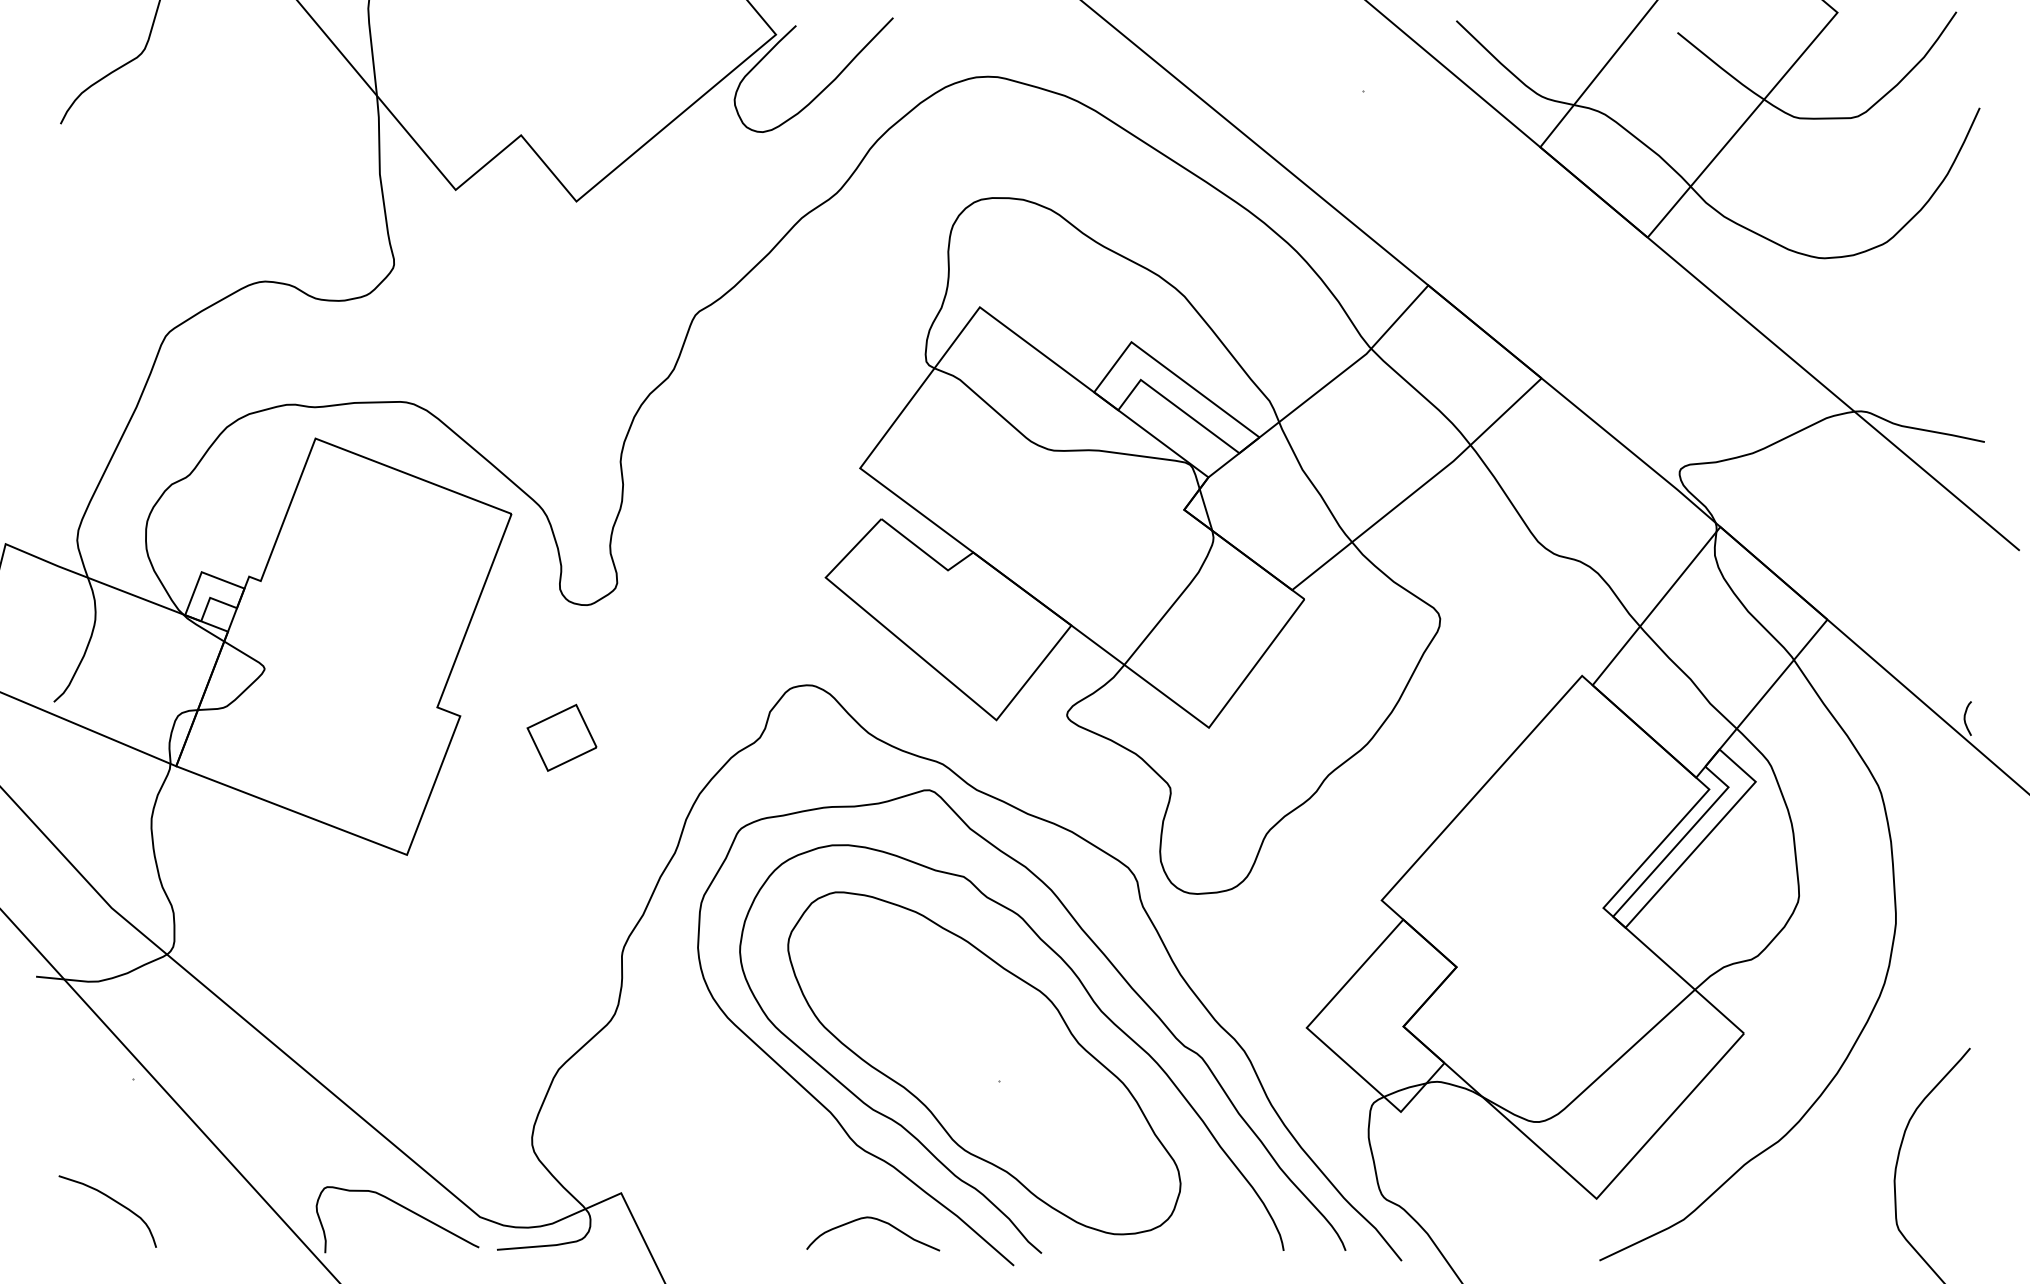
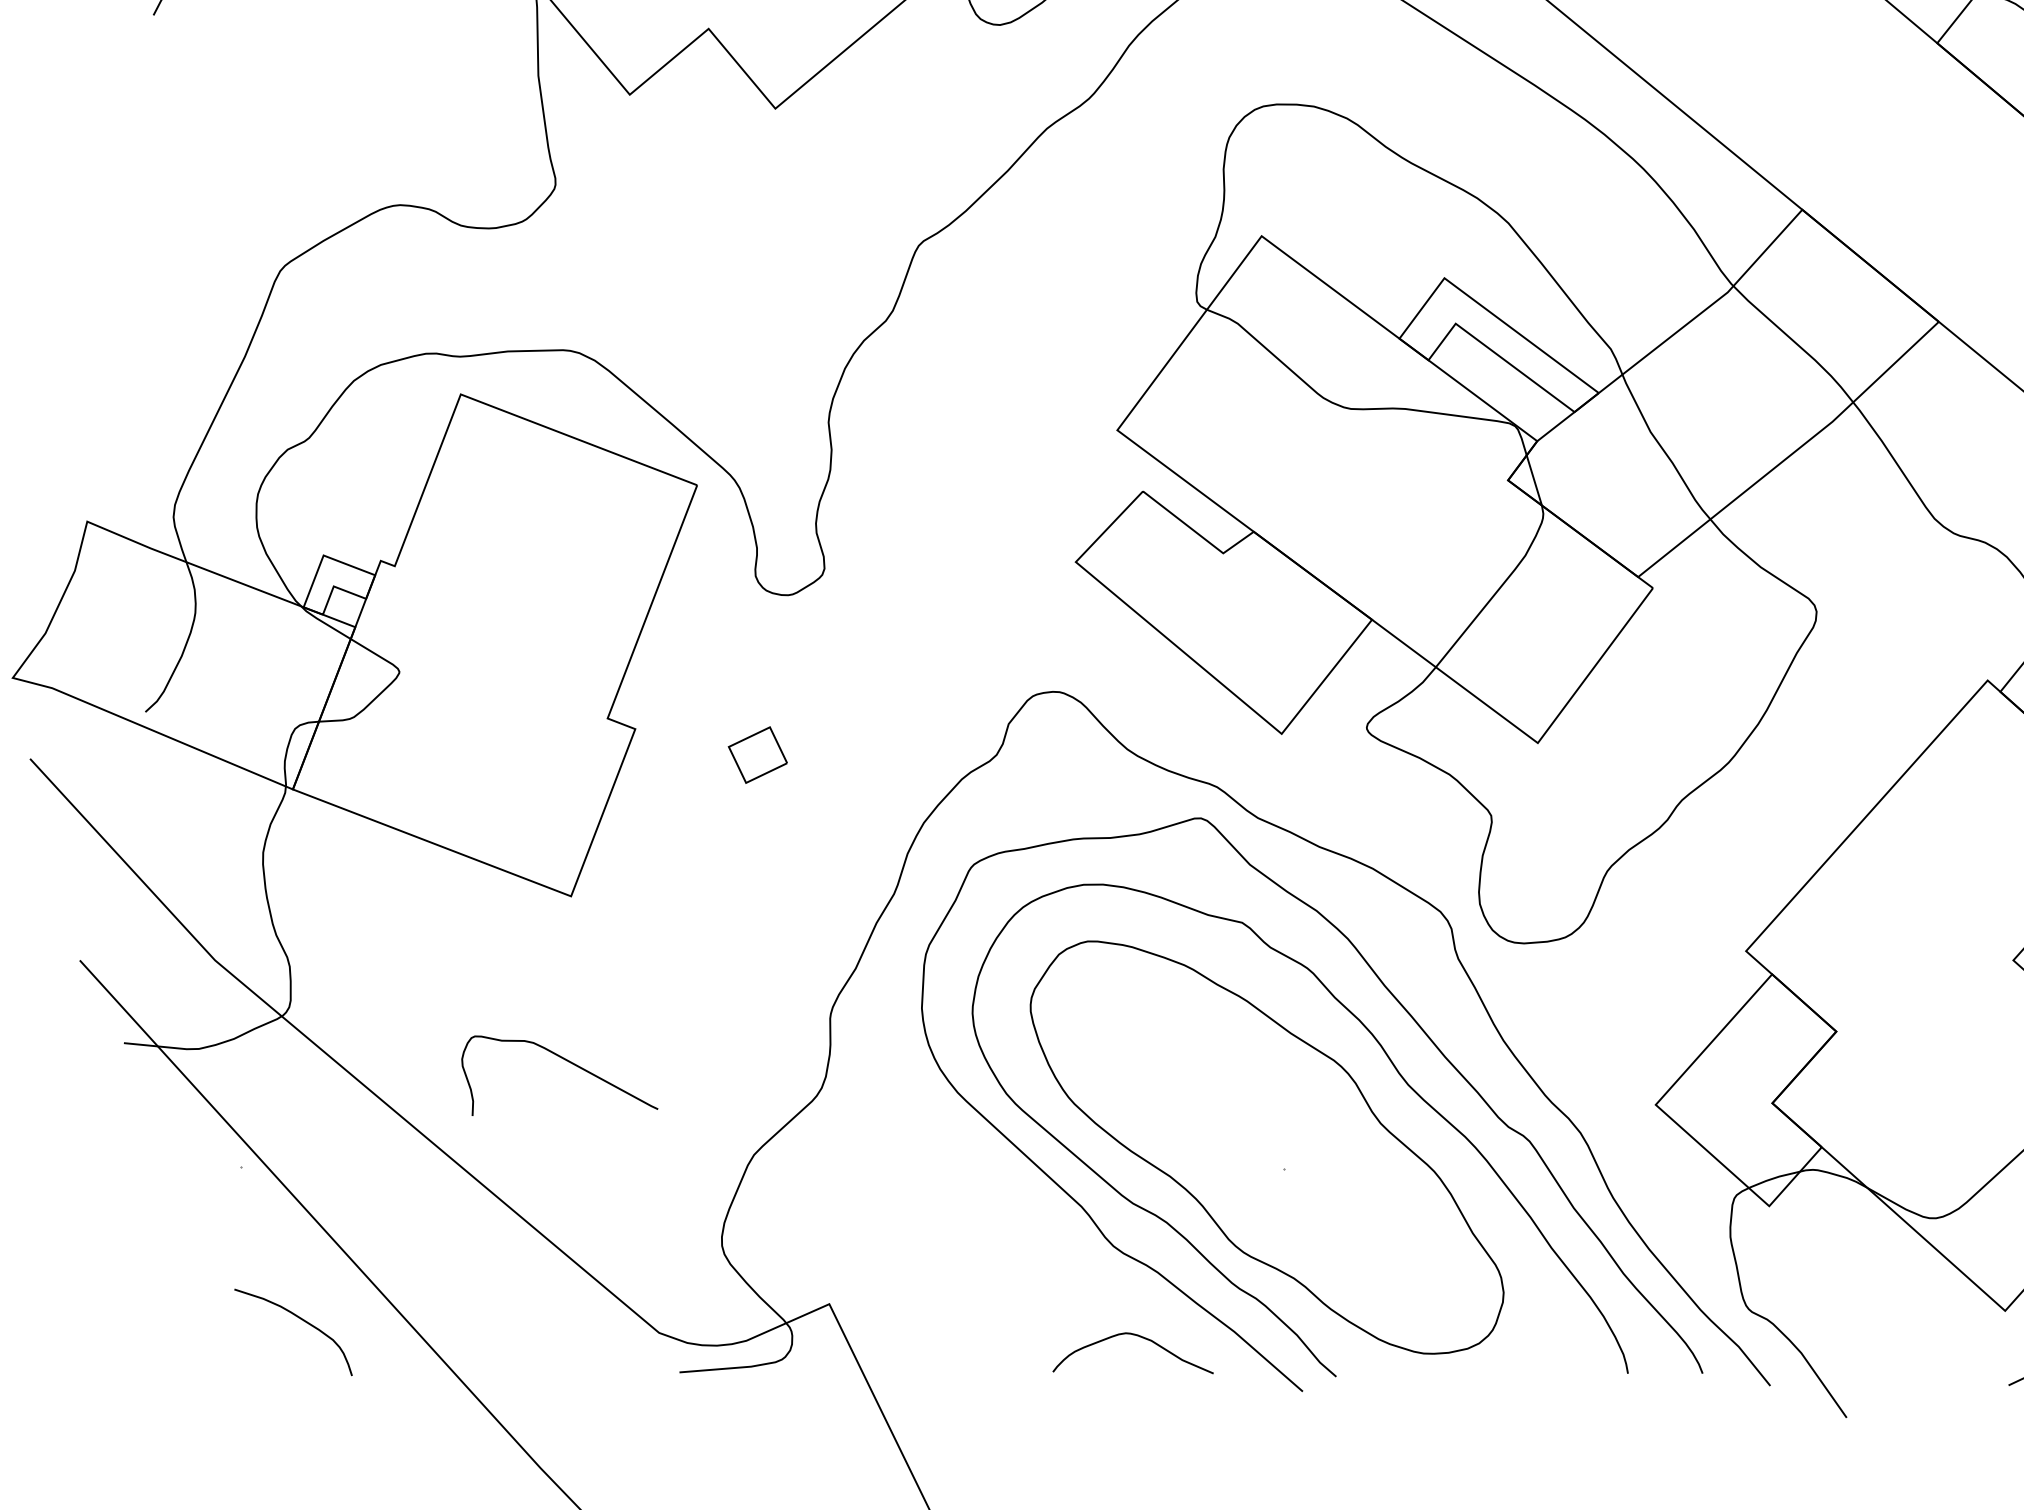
part: (561, 737) -> (757, 754), size x0.7
curve: (115, 1202) -> (302, 1321), moved
curve: (405, 1209) -> (569, 1063), moved

